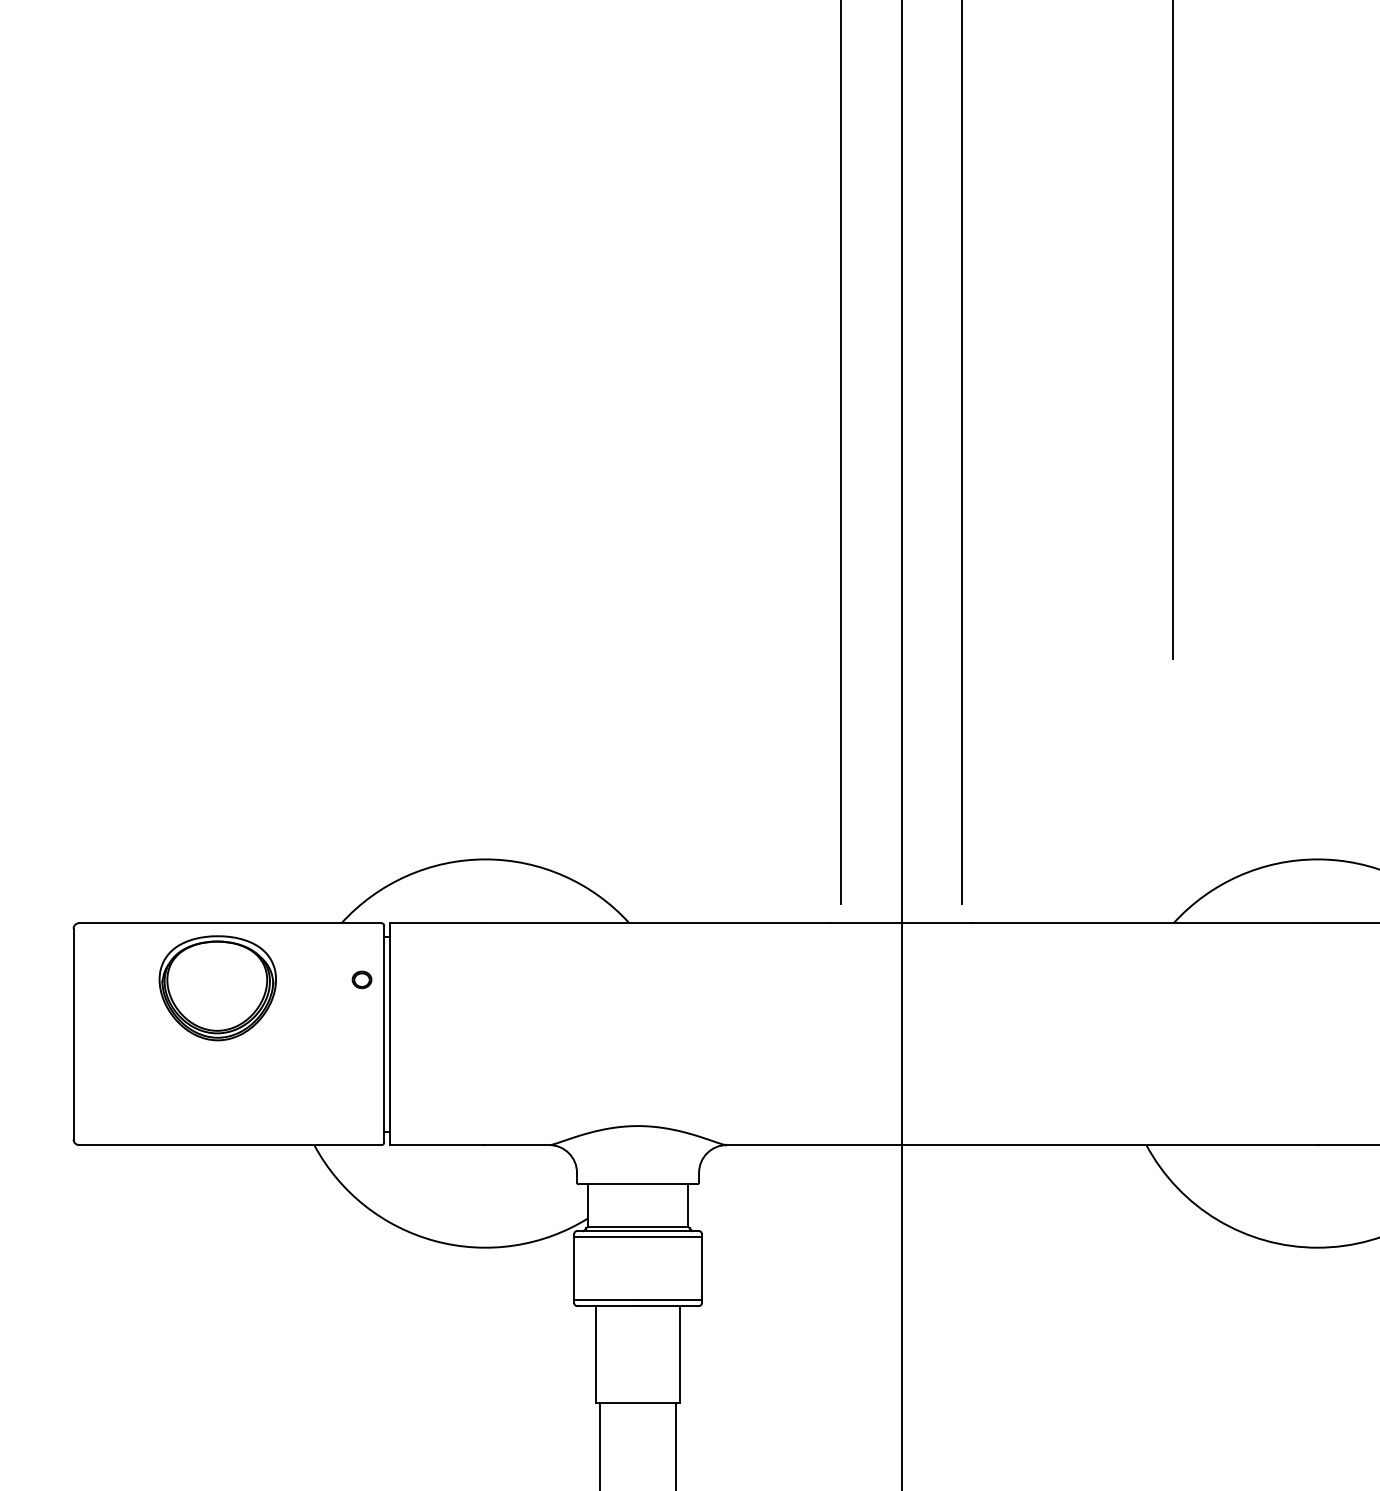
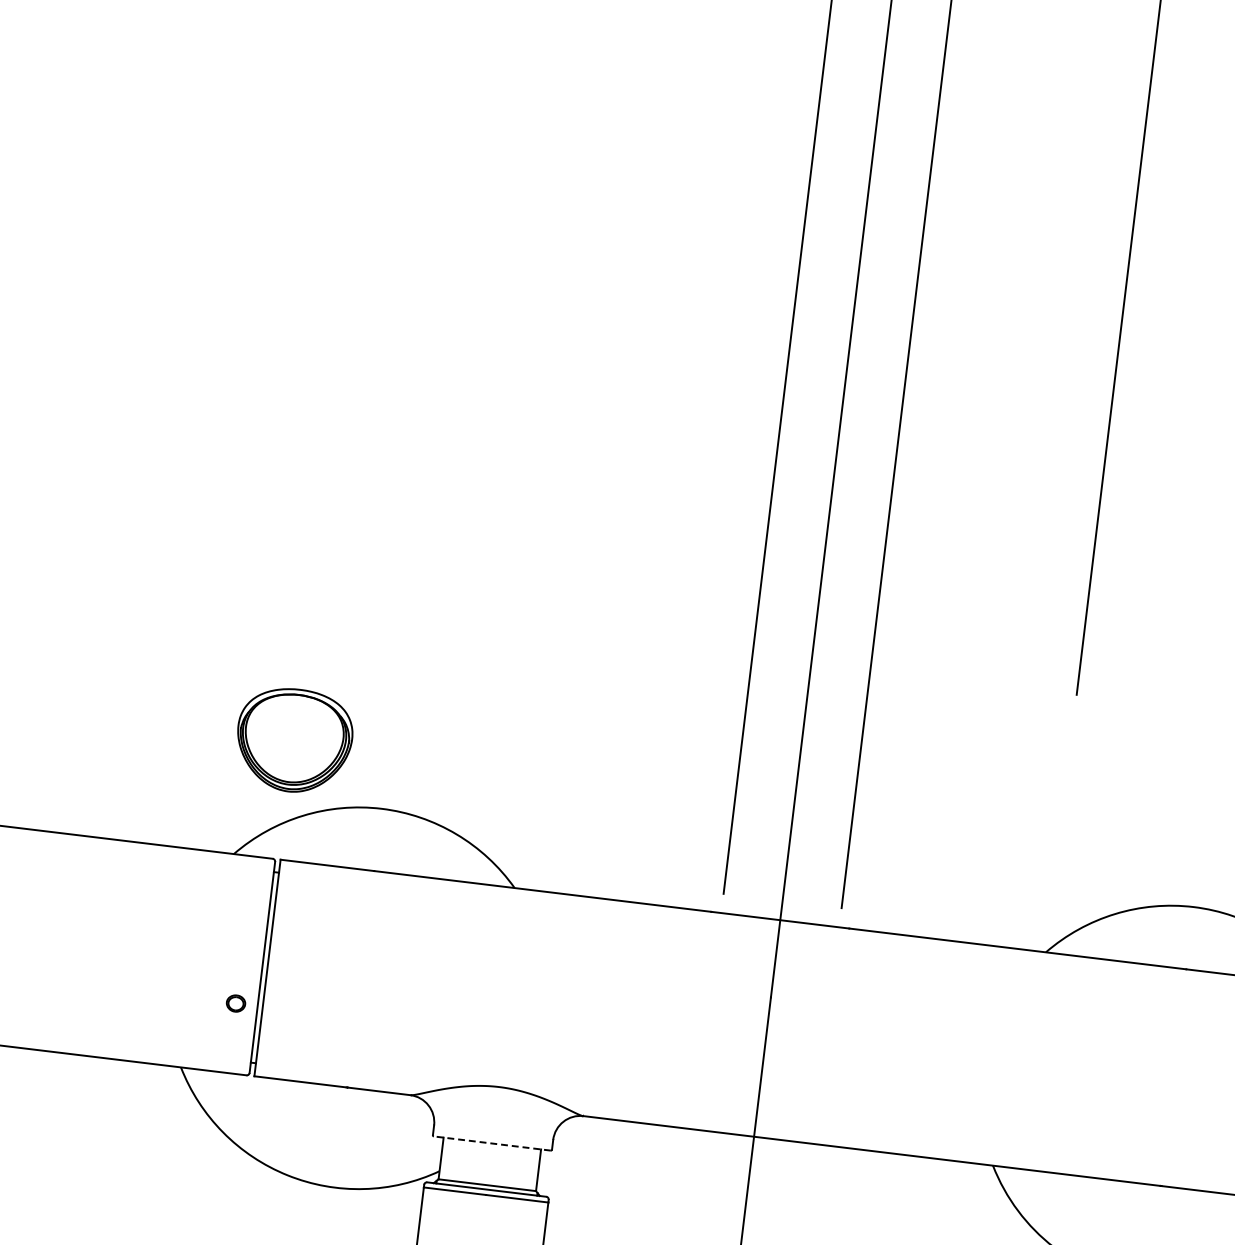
part: (361, 979) -> (235, 1003), moved
part: (217, 988) -> (293, 740), moved
line: (638, 1183) -> (492, 1143), solid -> dashed

